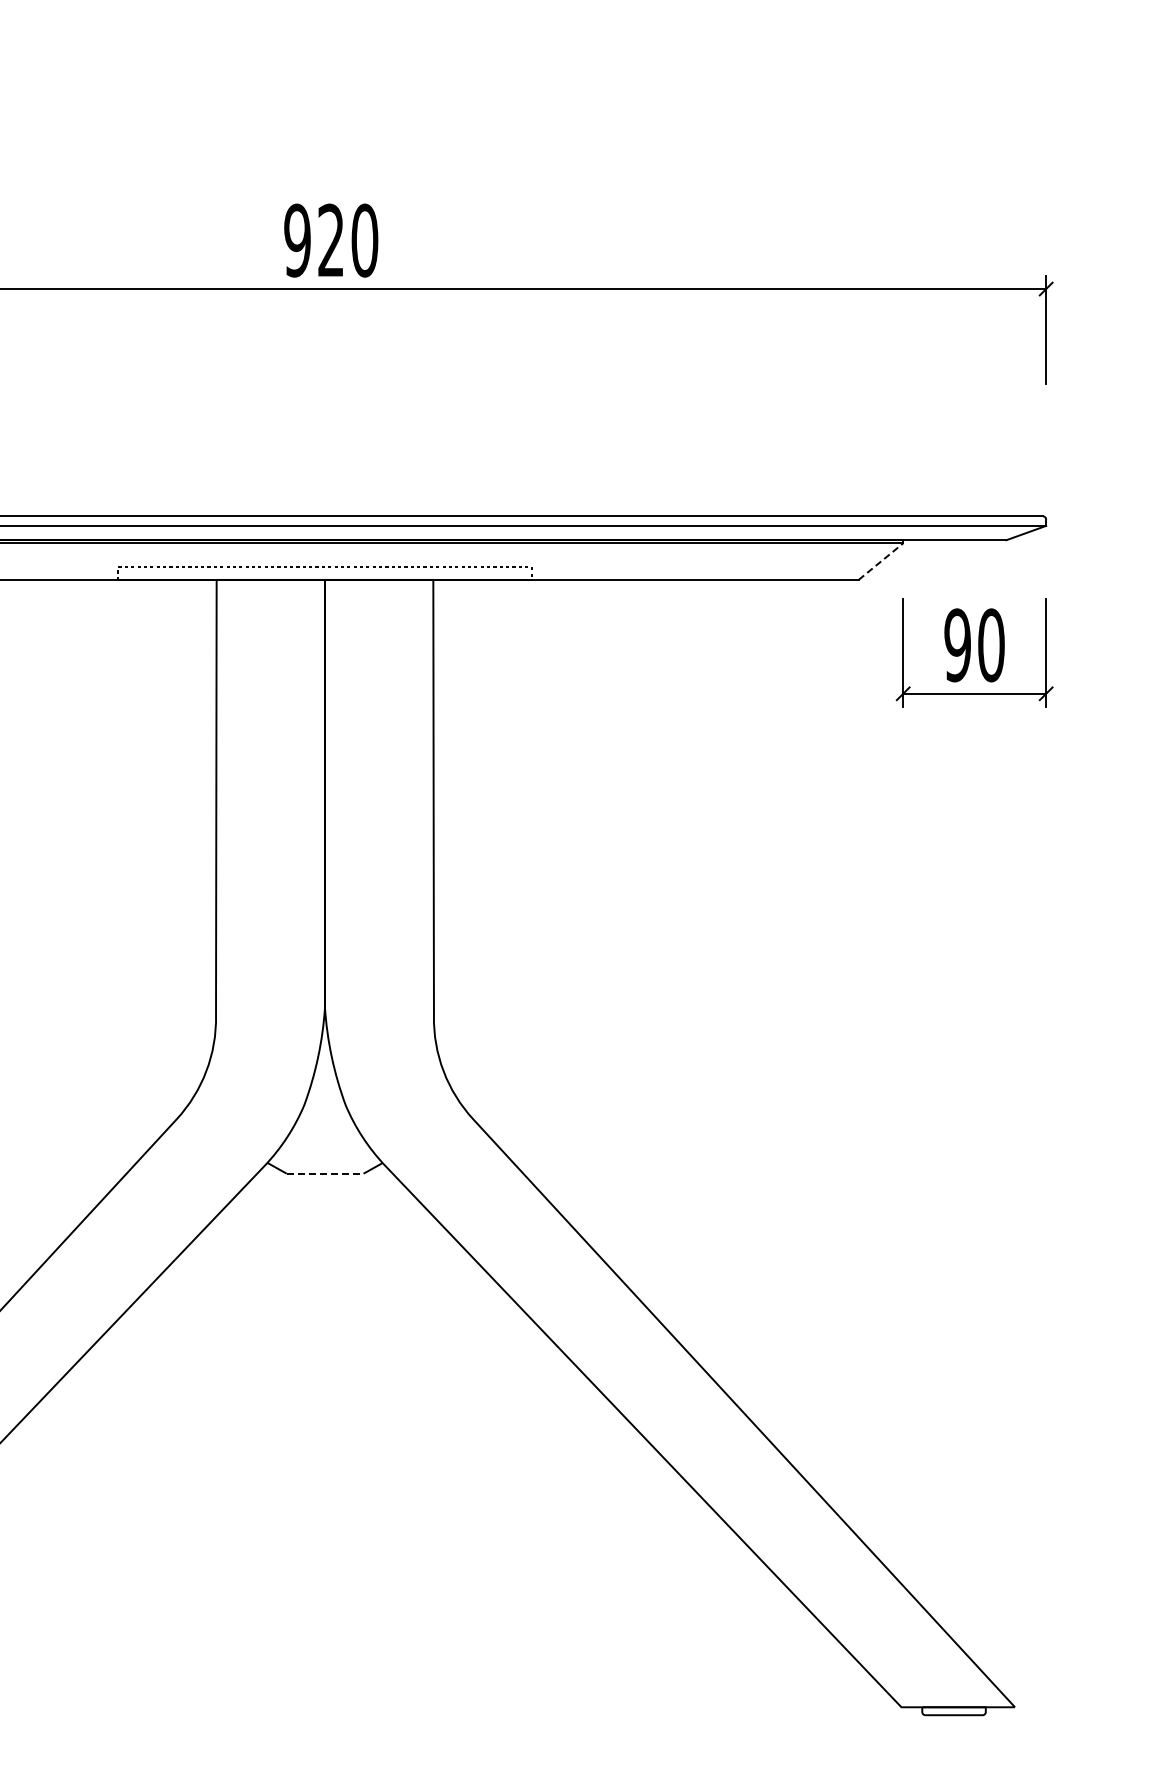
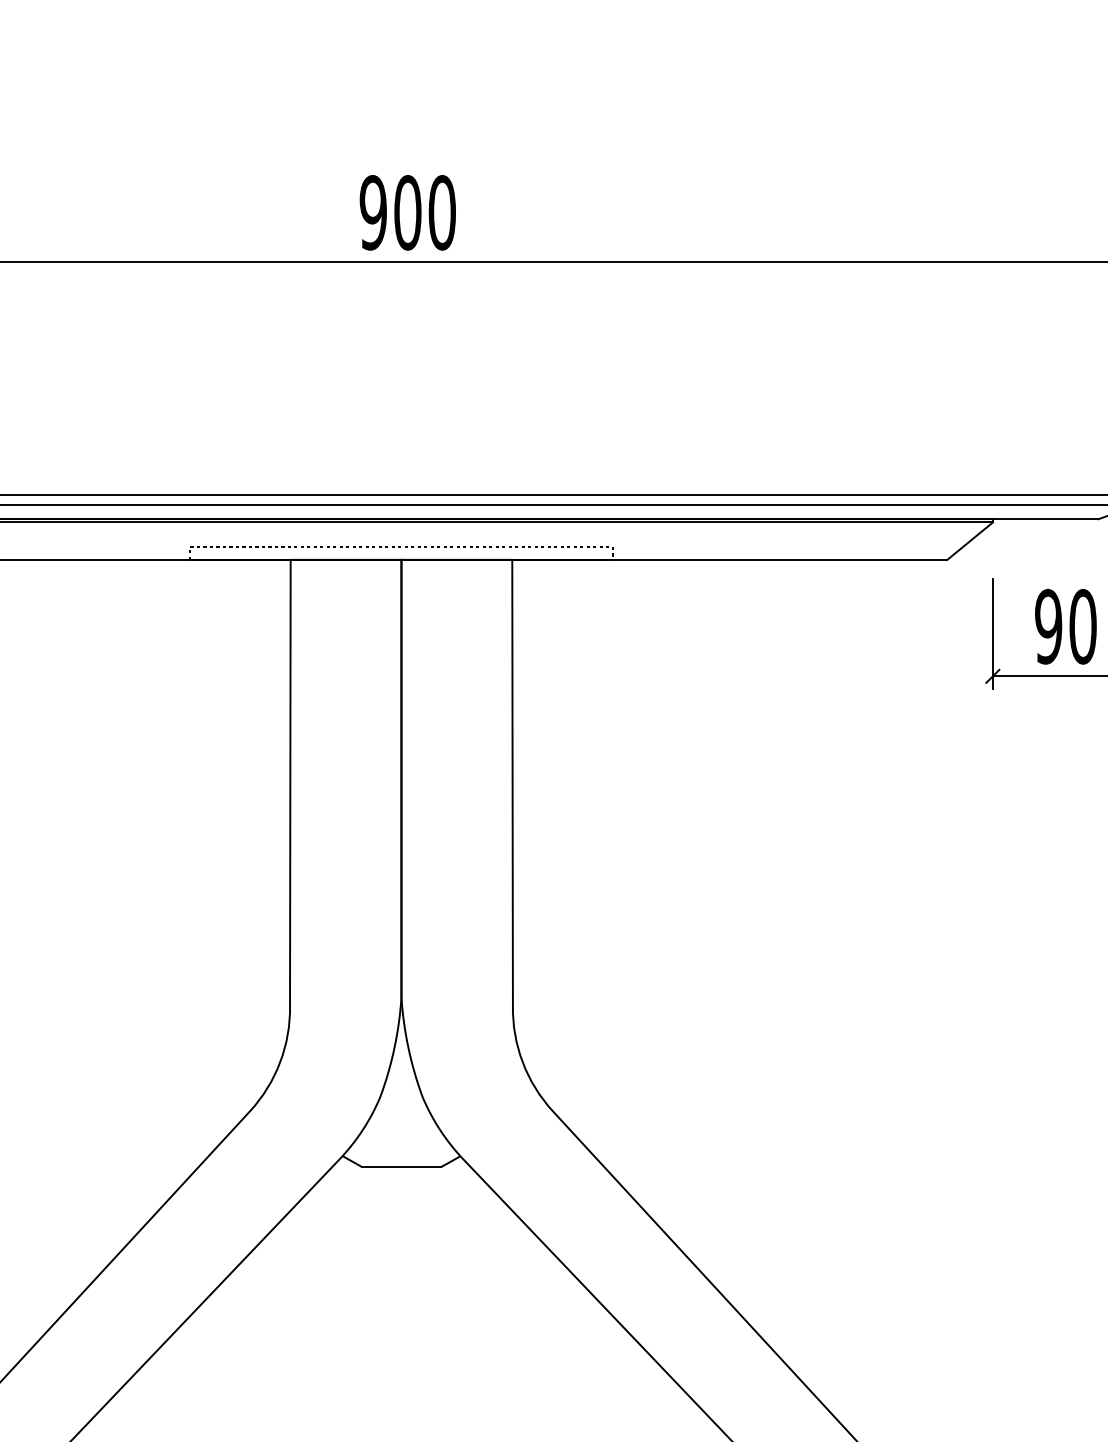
text: (331, 240) -> (408, 212), 920 -> 900
line: (880, 561) -> (969, 541), dashed -> solid
line: (325, 1173) -> (401, 1166), dashed -> solid

